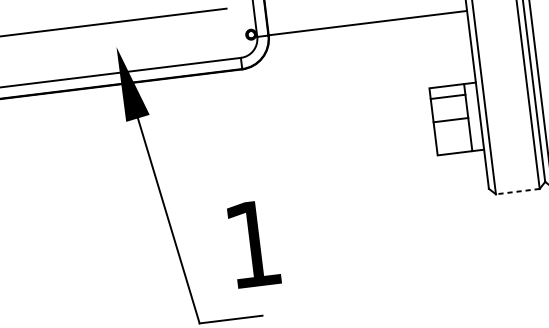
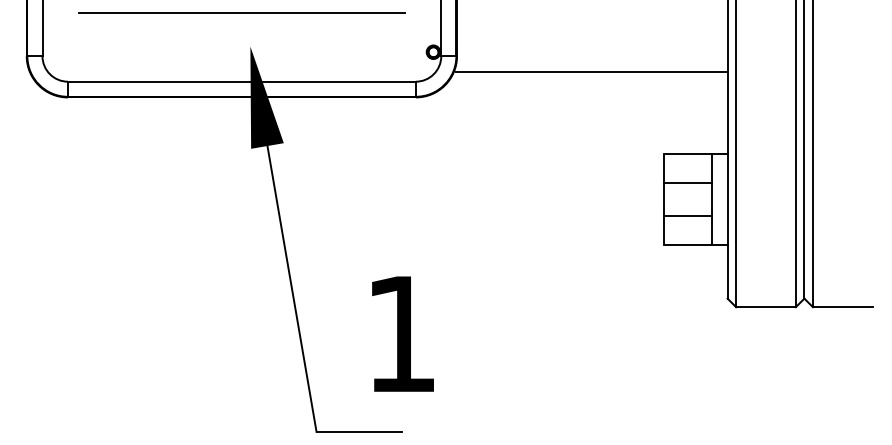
line: (367, 22) -> (591, 71), moved
line: (447, 97) -> (687, 183), moved
line: (450, 120) -> (687, 216), moved
line: (518, 191) -> (766, 307), dashed -> solid

